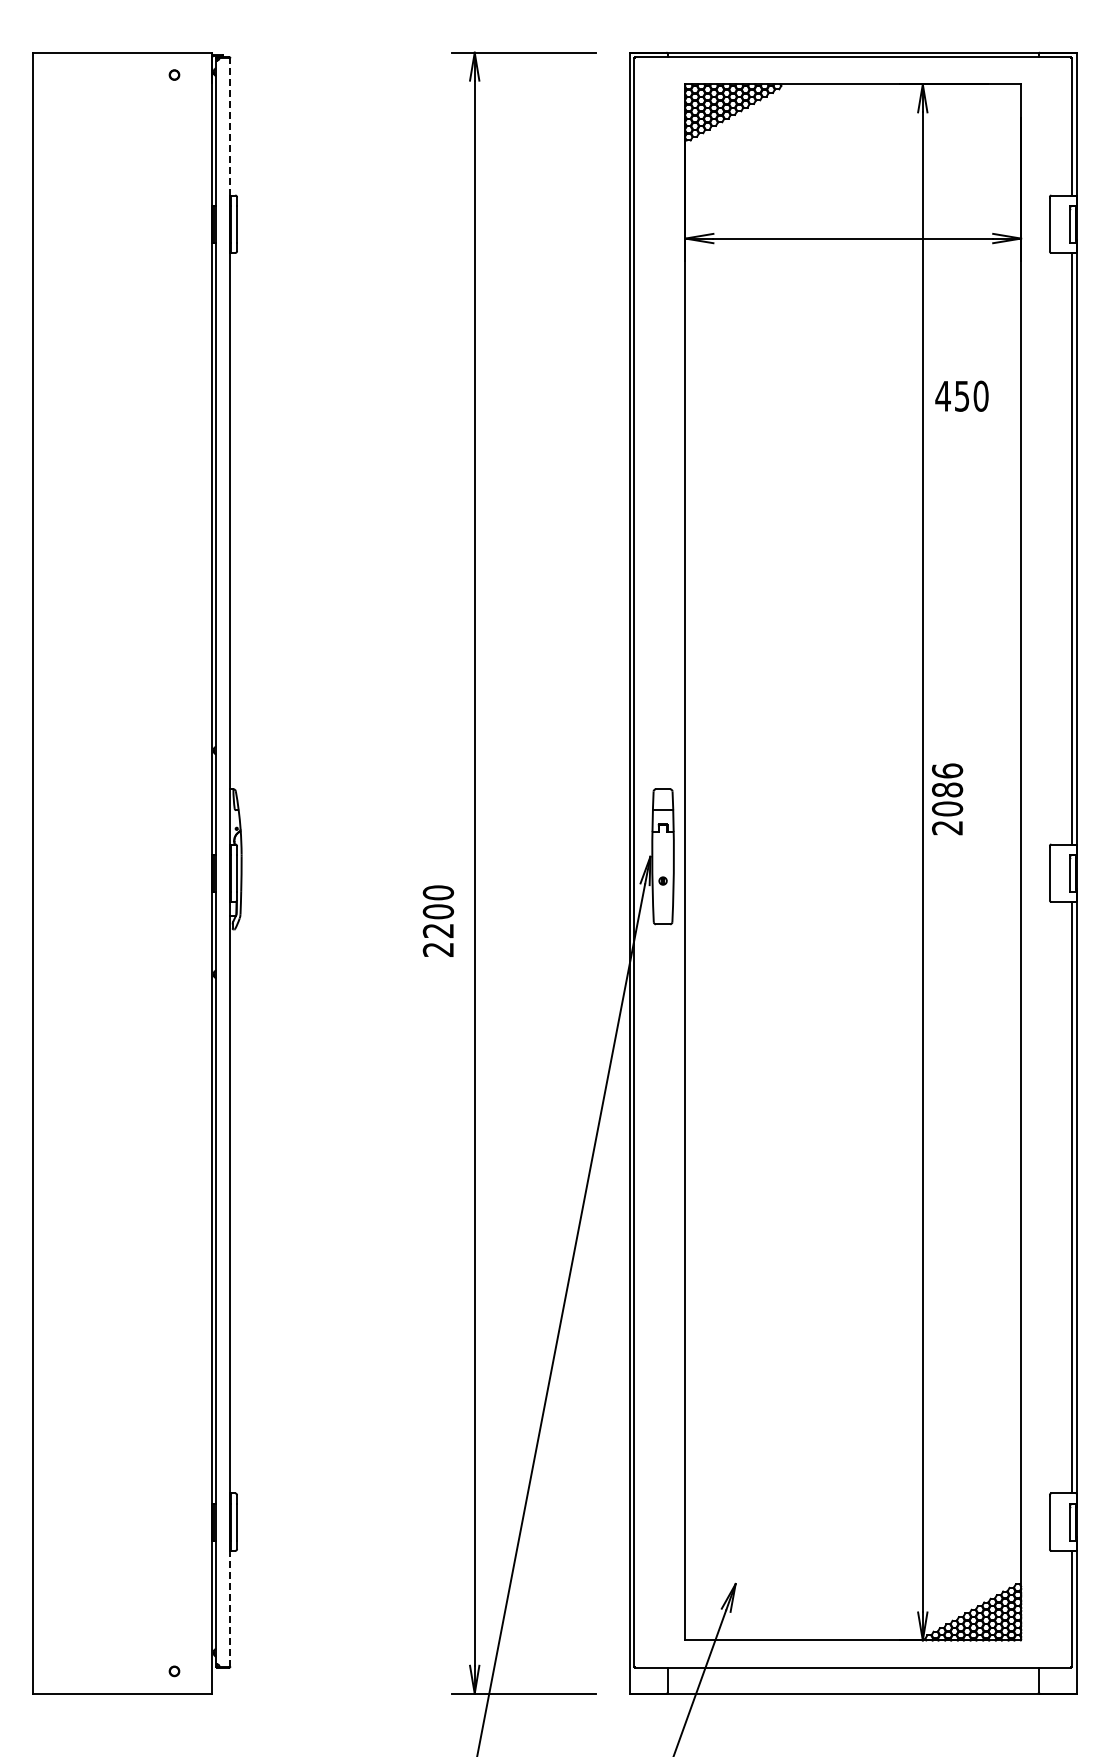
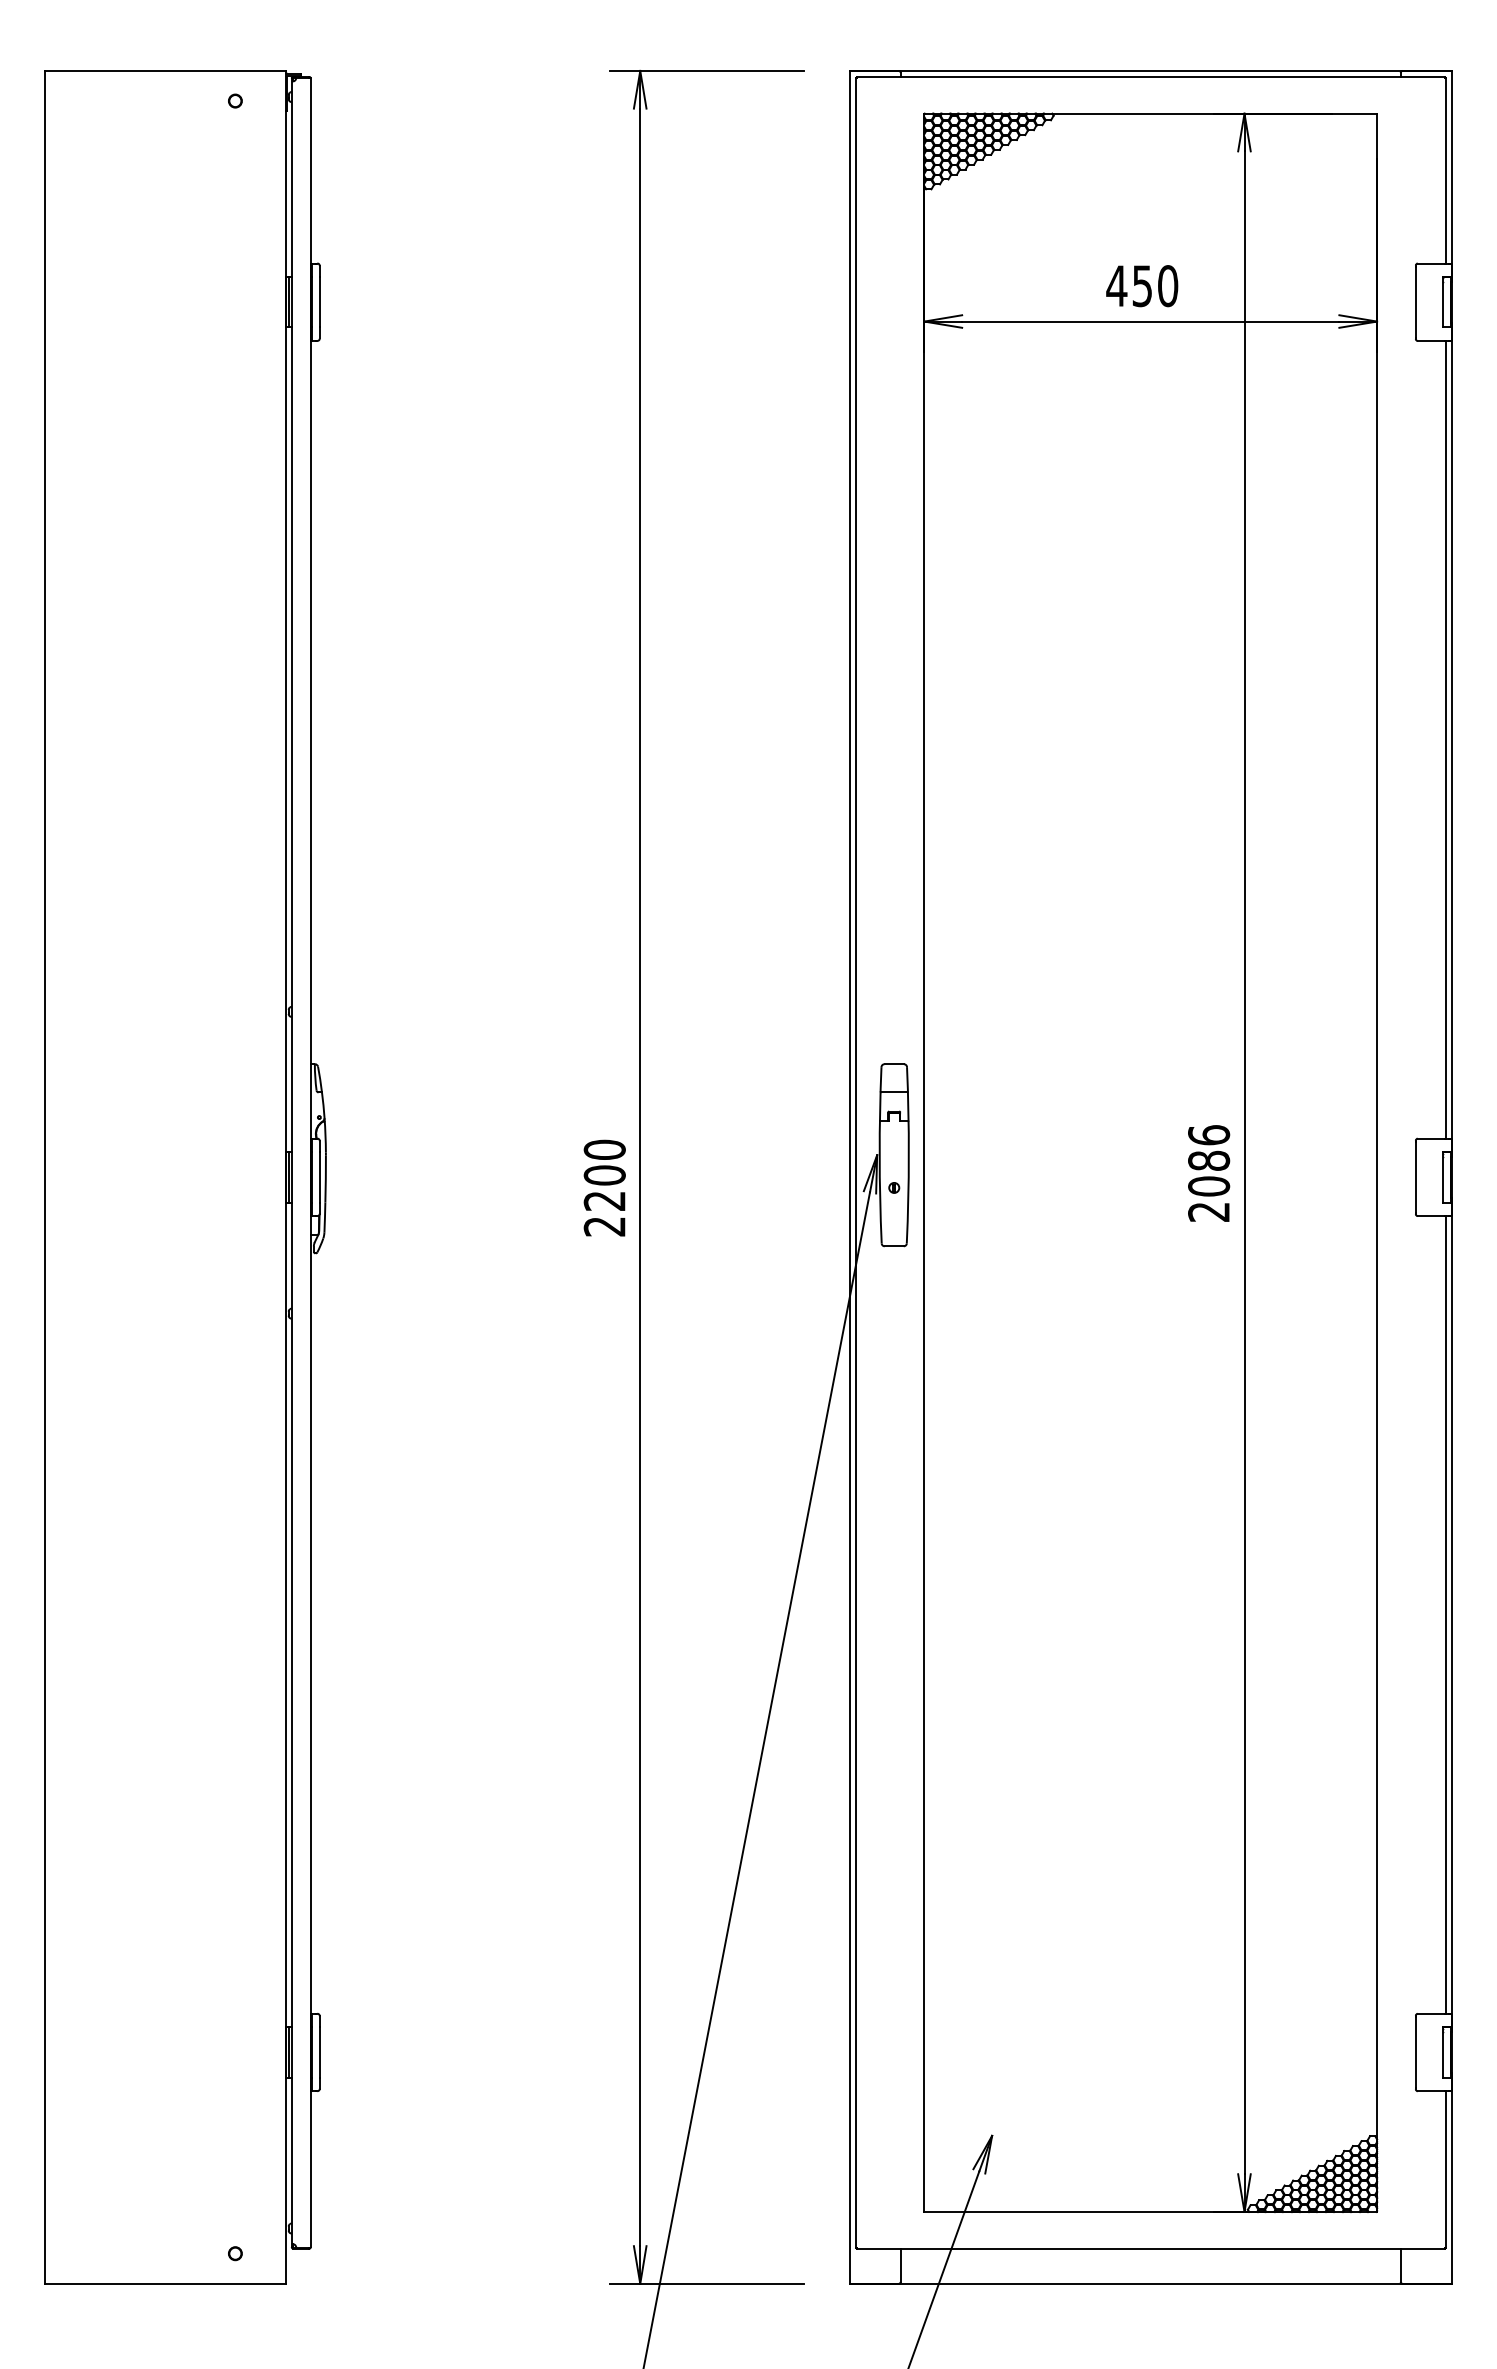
line: (230, 126) -> (310, 170), dashed -> solid
text: (961, 395) -> (1141, 285), moved
text: (947, 799) -> (1209, 1173), moved
text: (437, 920) -> (603, 1187), moved
line: (230, 1608) -> (310, 2168), dashed -> solid

